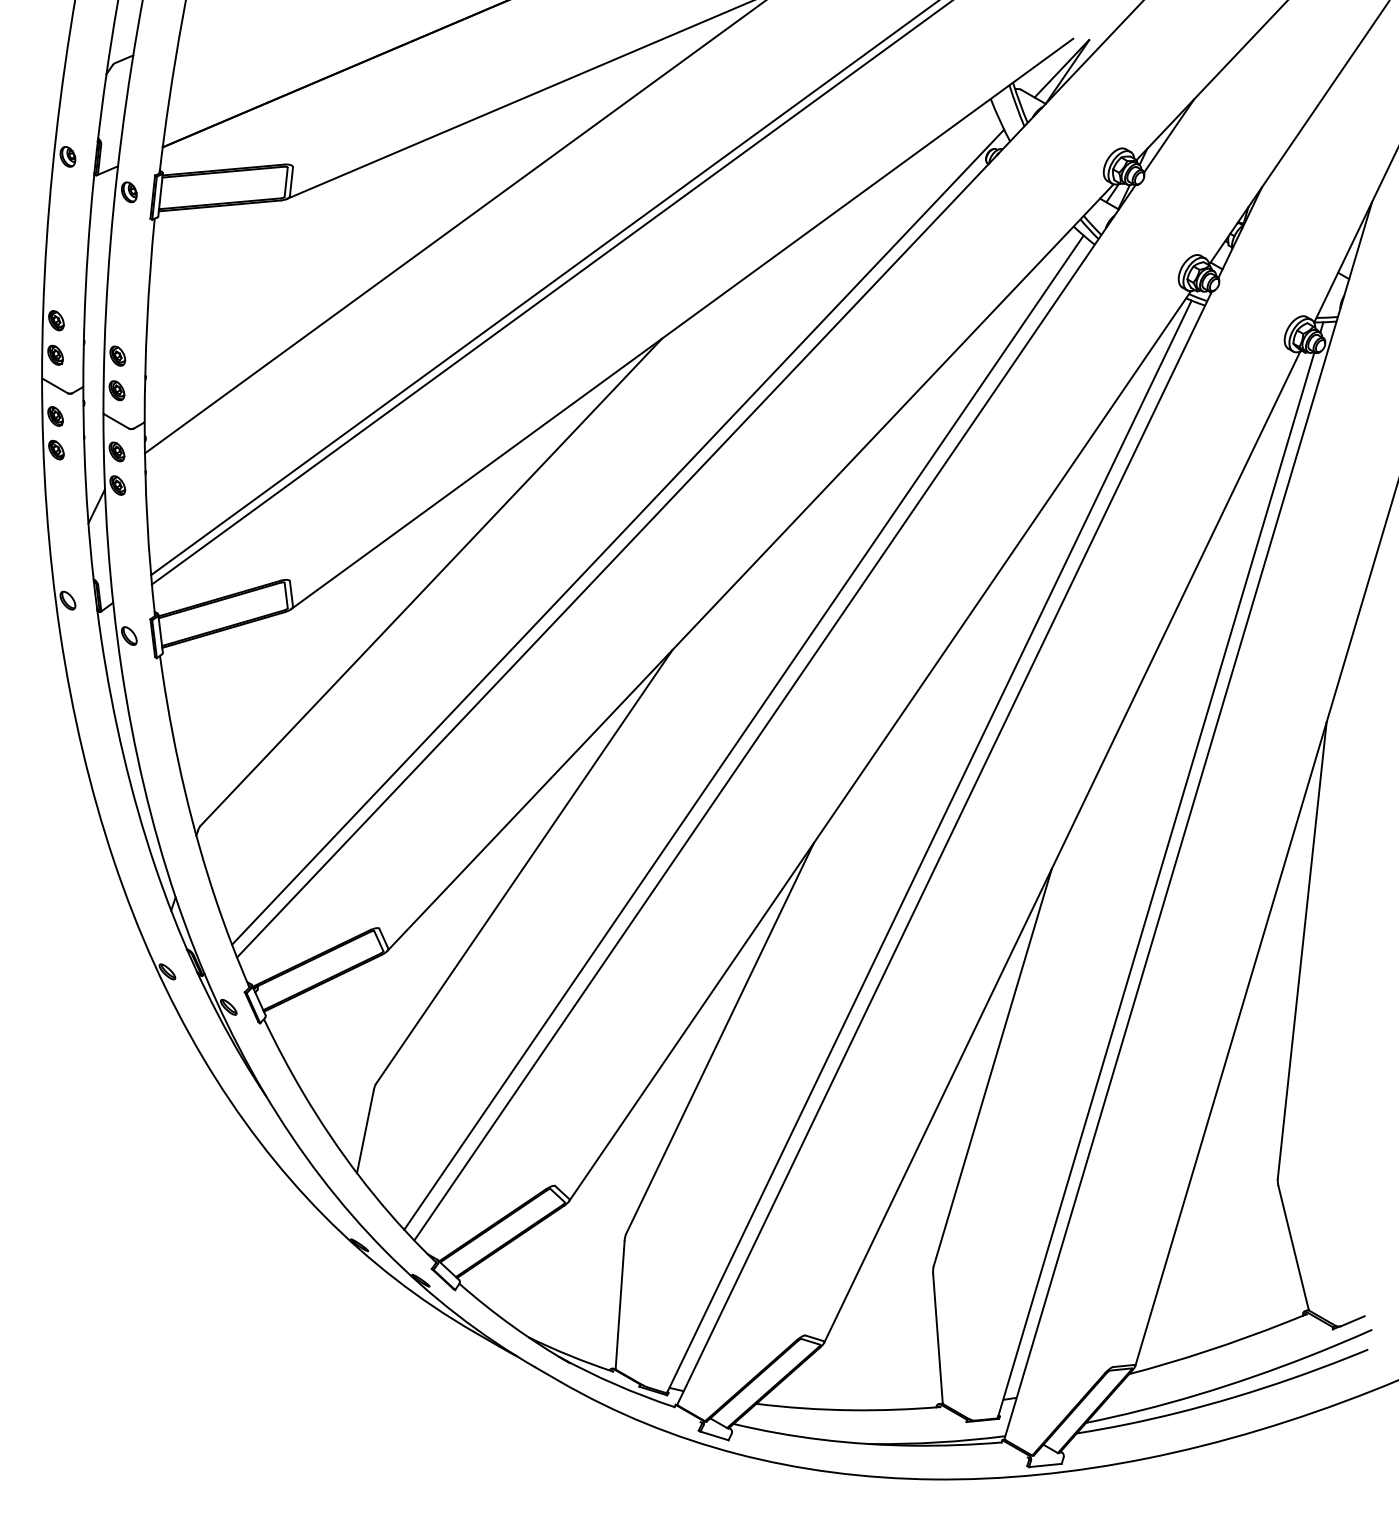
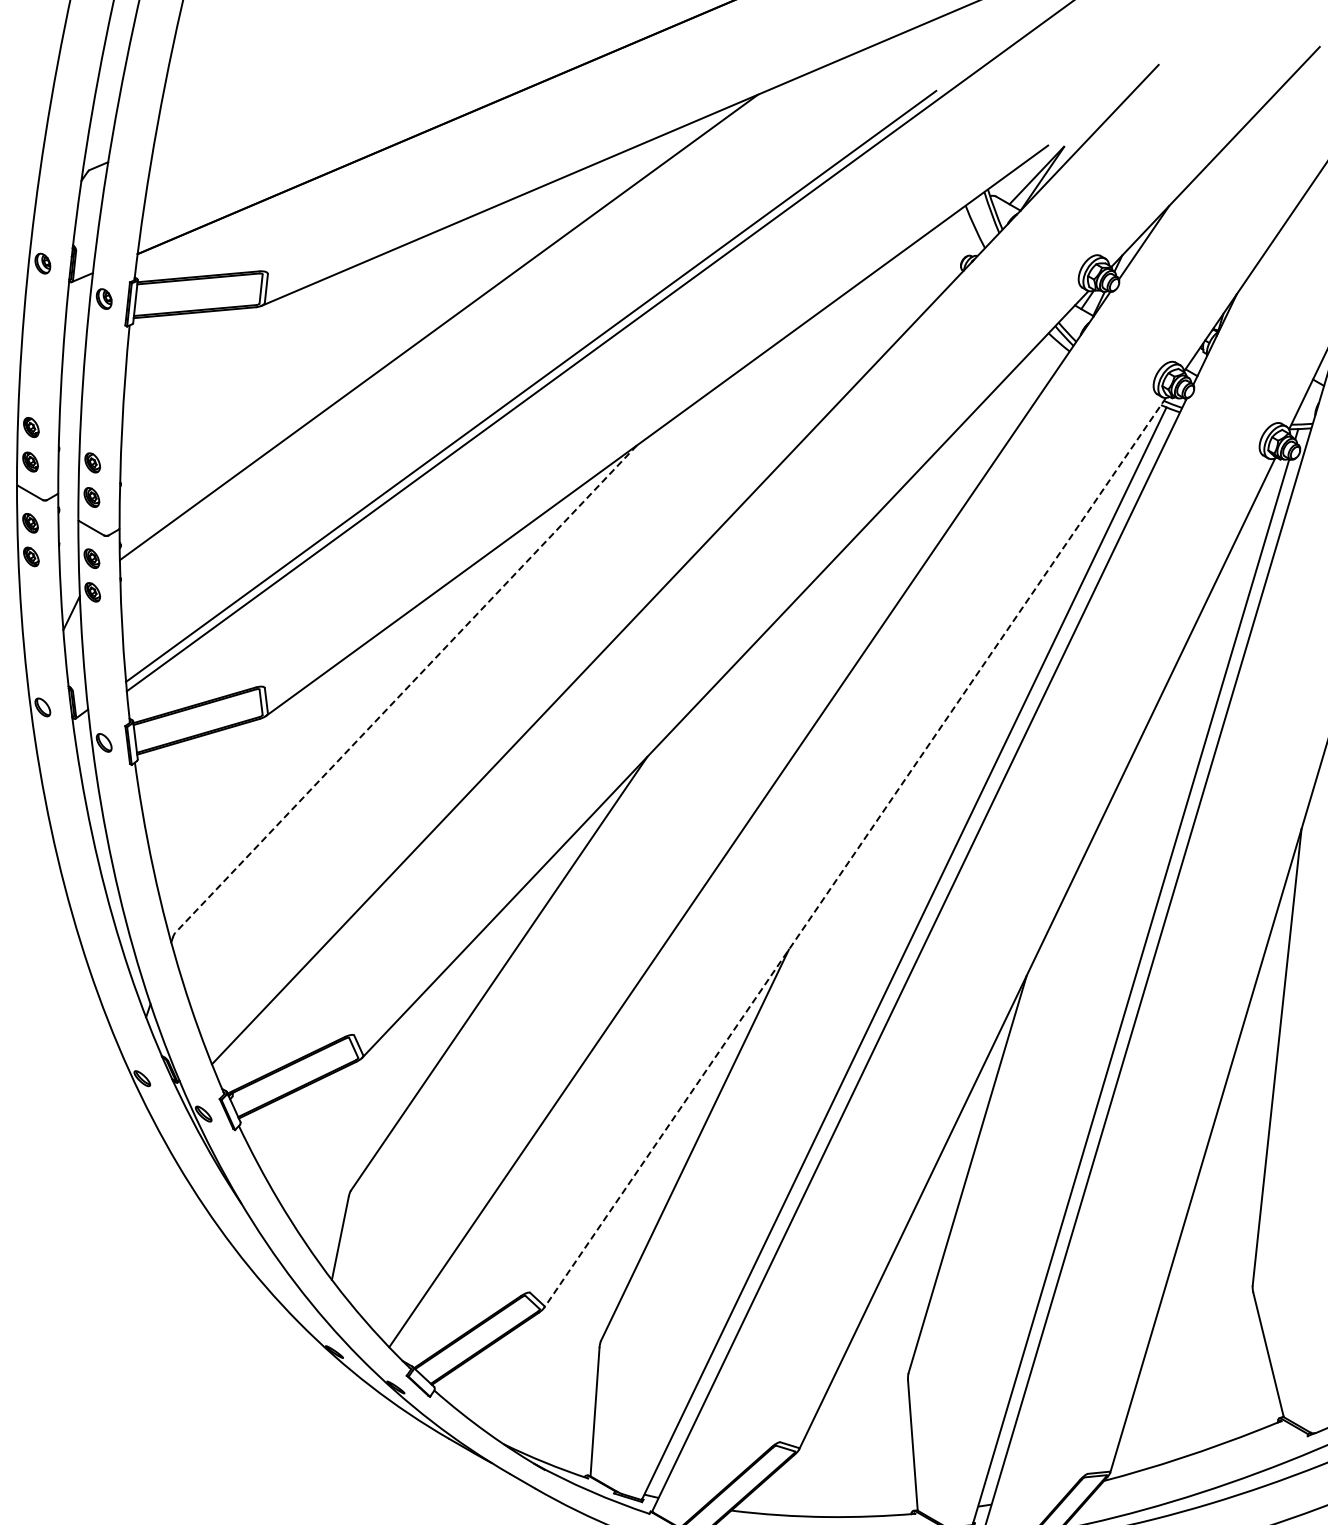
line: (618, 536) -> (593, 643), removed
line: (431, 582) -> (406, 689), solid -> dashed
line: (743, 732) -> (718, 839), removed
line: (879, 746) -> (854, 853), solid -> dashed

